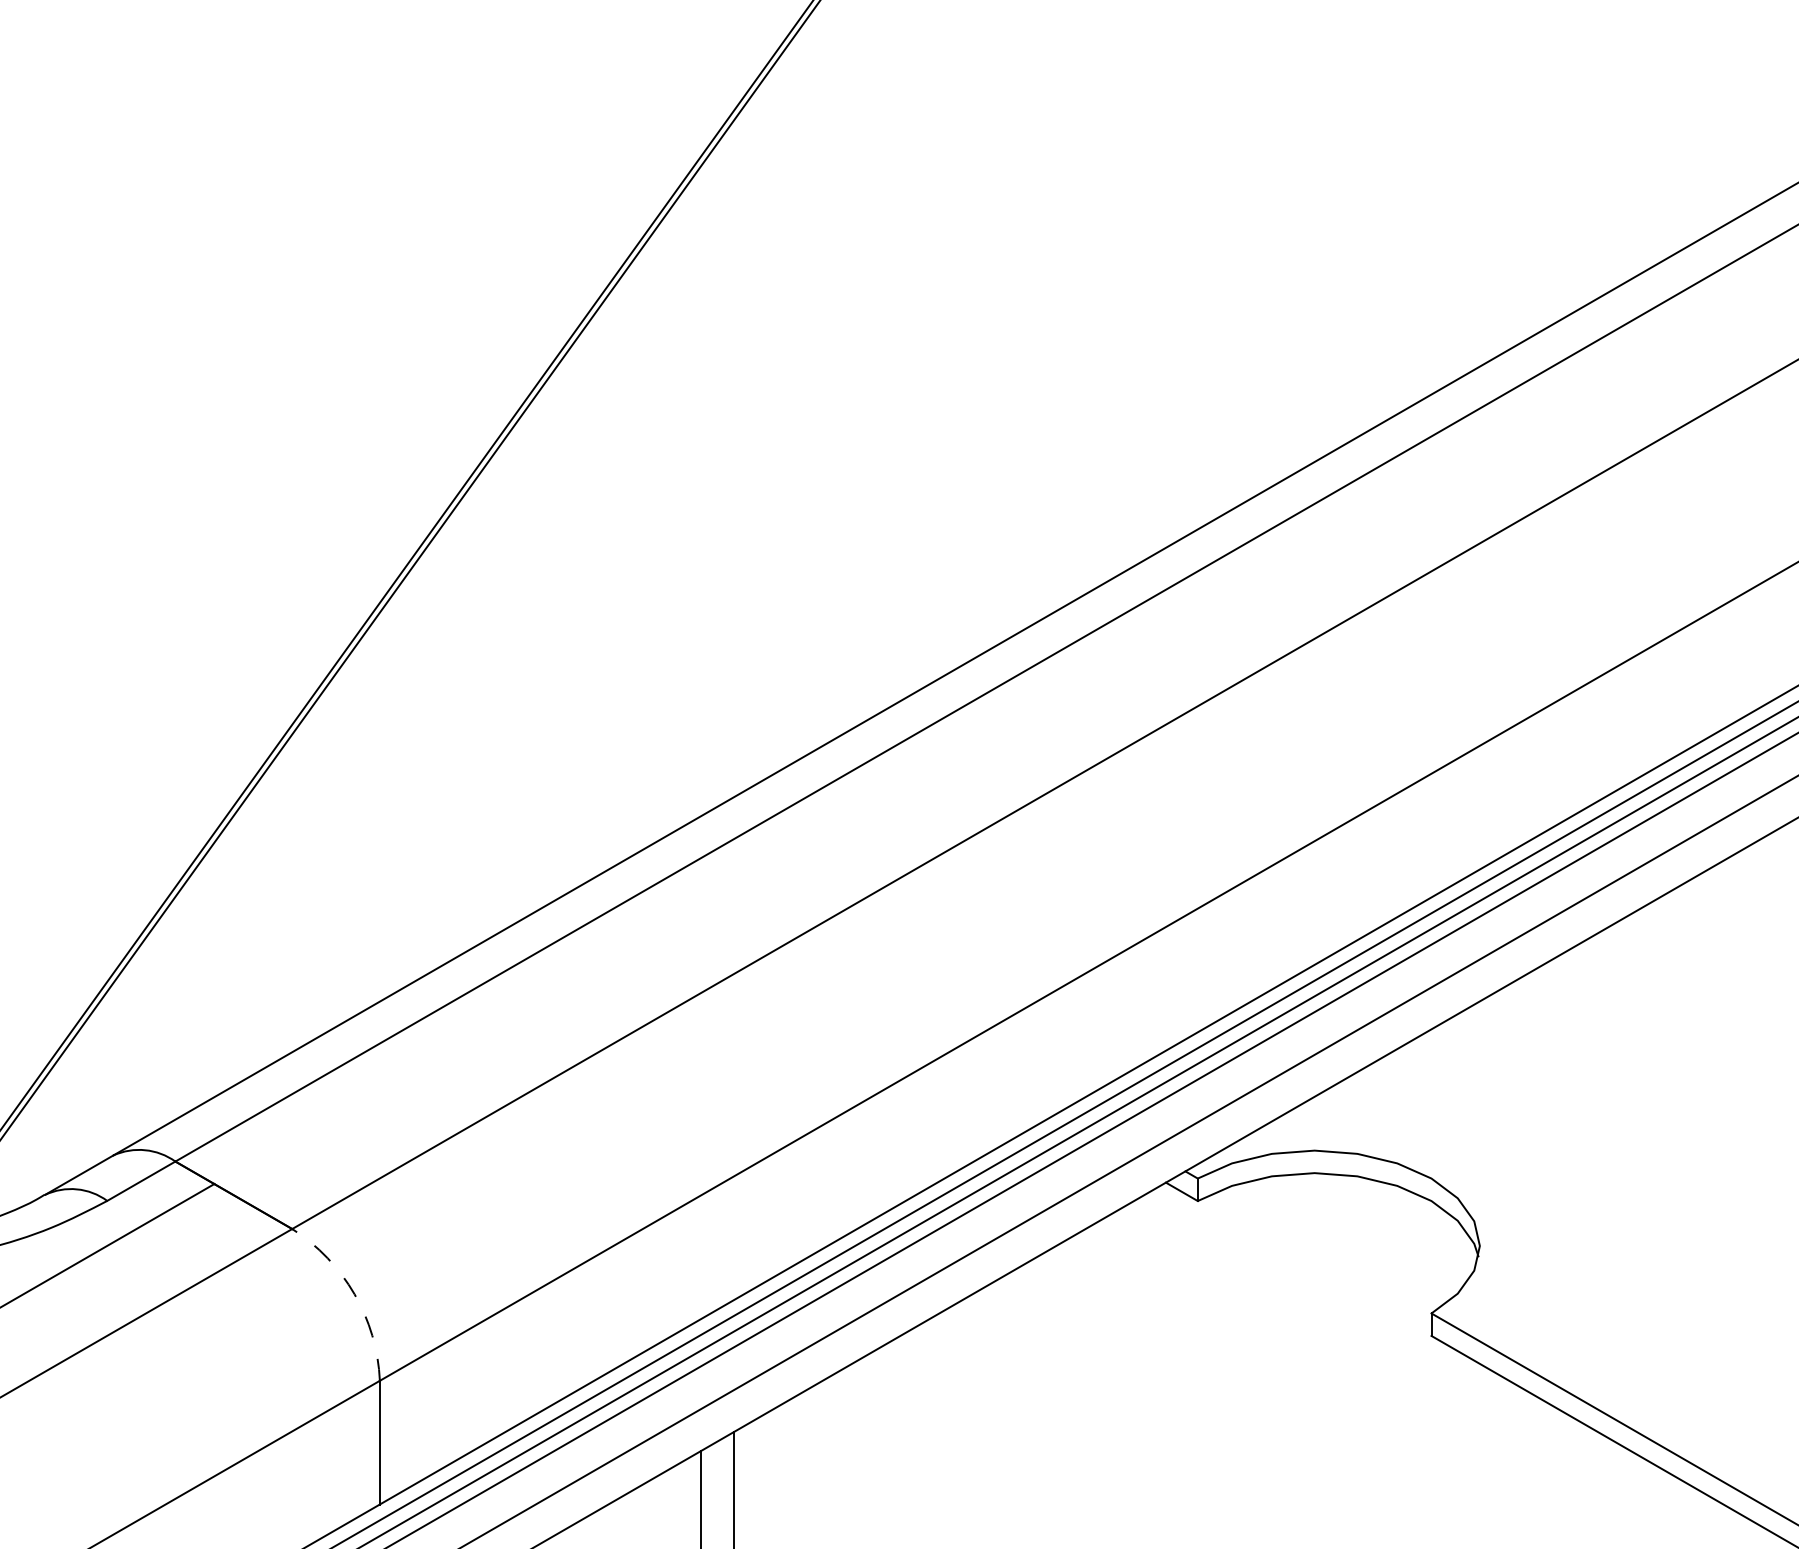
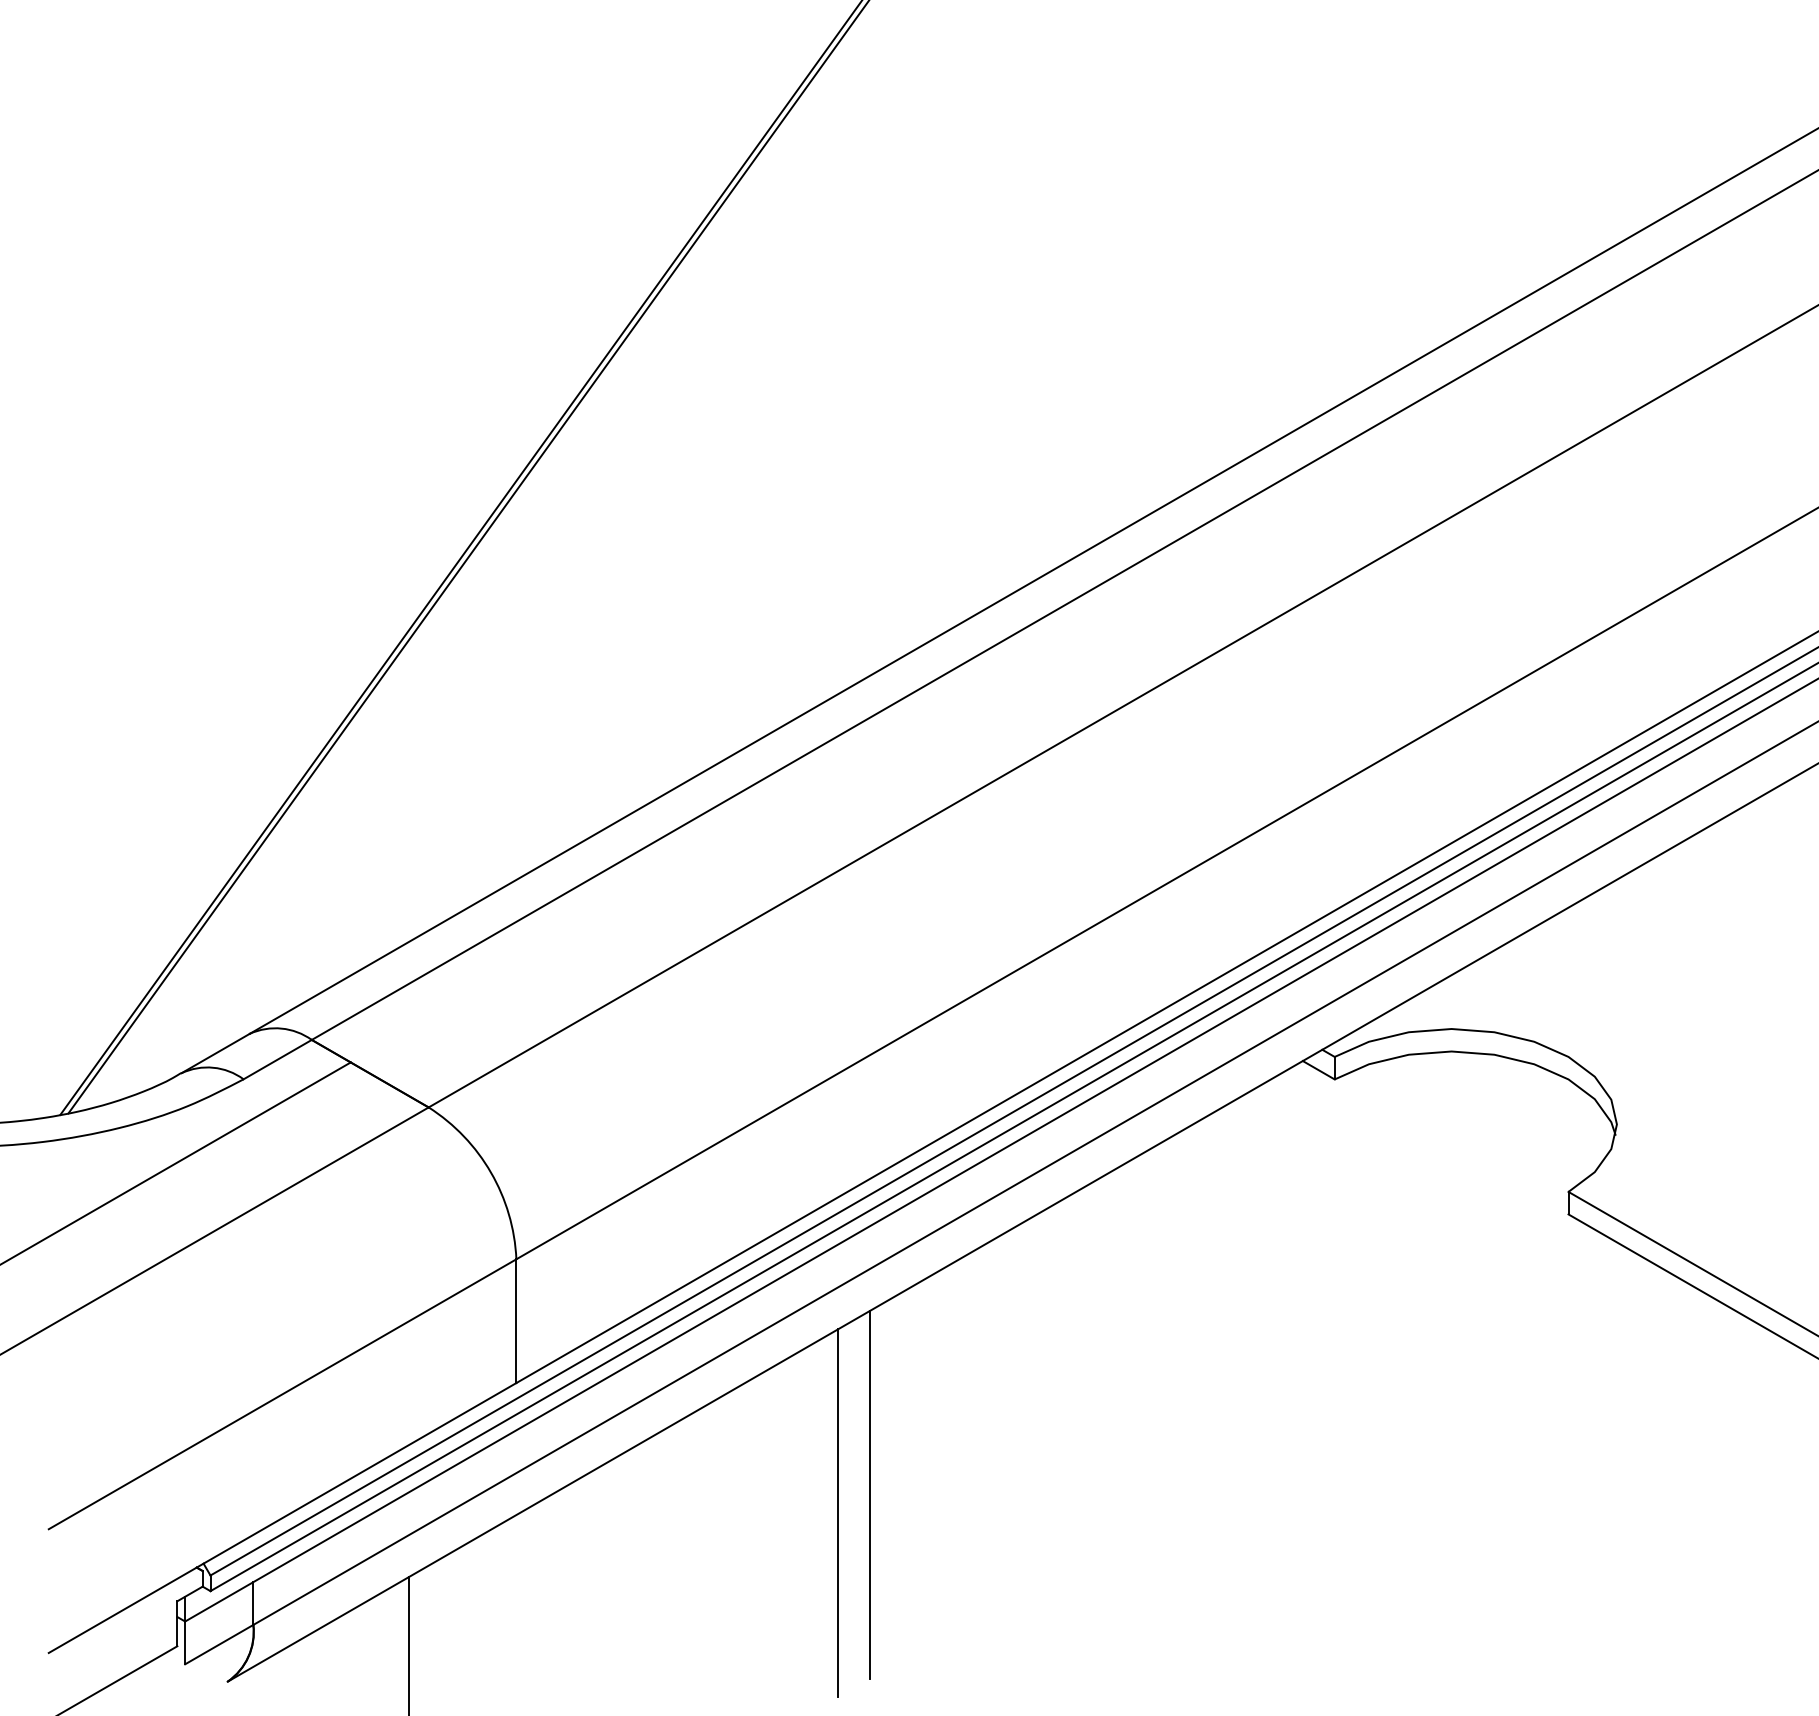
arc: (355, 1294) -> (491, 1172), dashed -> solid

